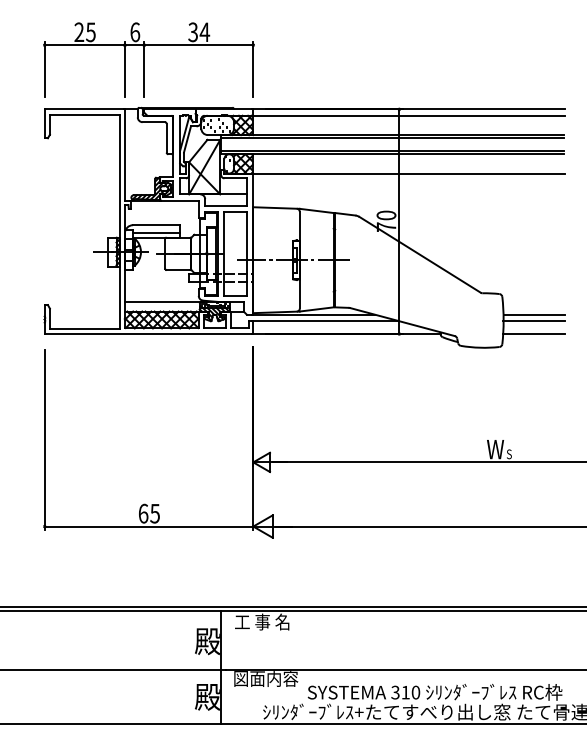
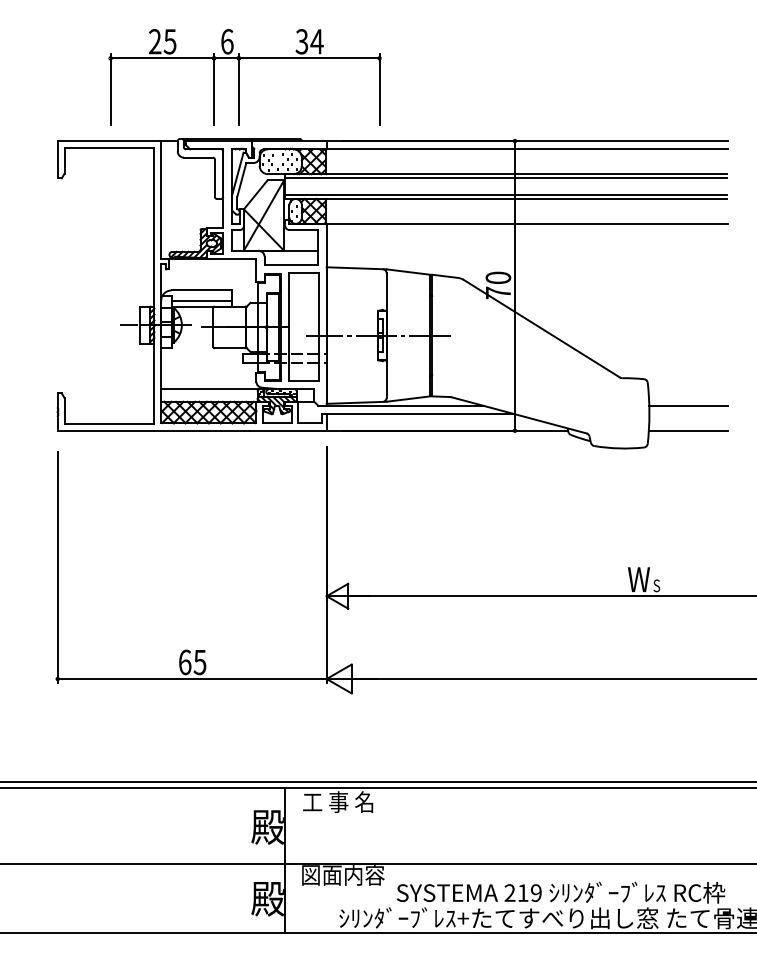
part: (148, 59) -> (244, 76), moved
line: (533, 321) -> (687, 414), removed
text: (405, 692) -> (522, 892), 310 -> 219

